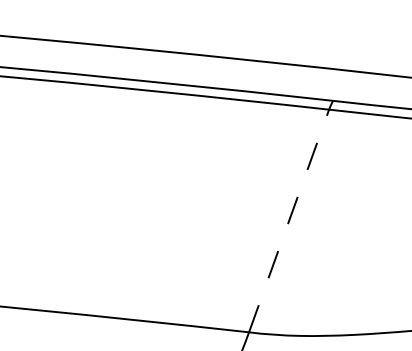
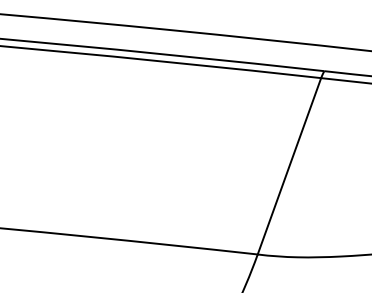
line: (289, 221) -> (289, 166), dashed -> solid

